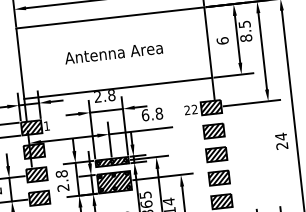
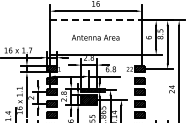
line: (109, 18) -> (95, 20), solid -> dashed

